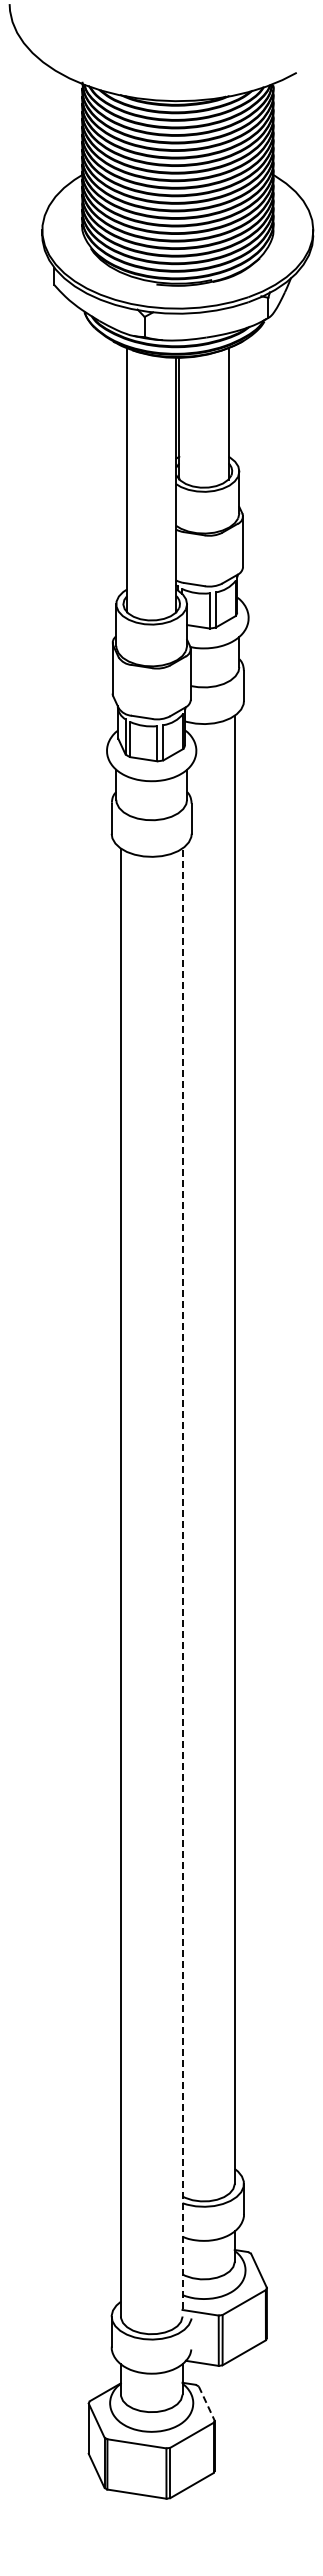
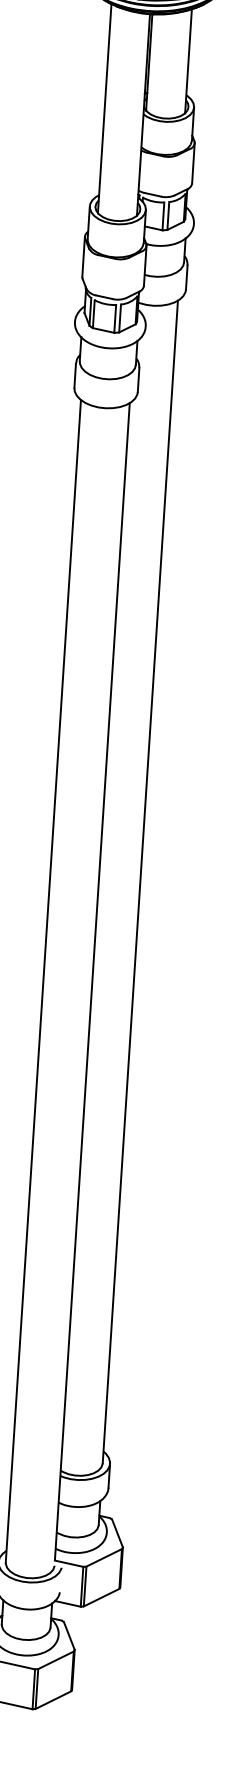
line: (182, 1578) -> (92, 981), dashed -> solid
line: (206, 2403) -> (69, 1635), dashed -> solid

